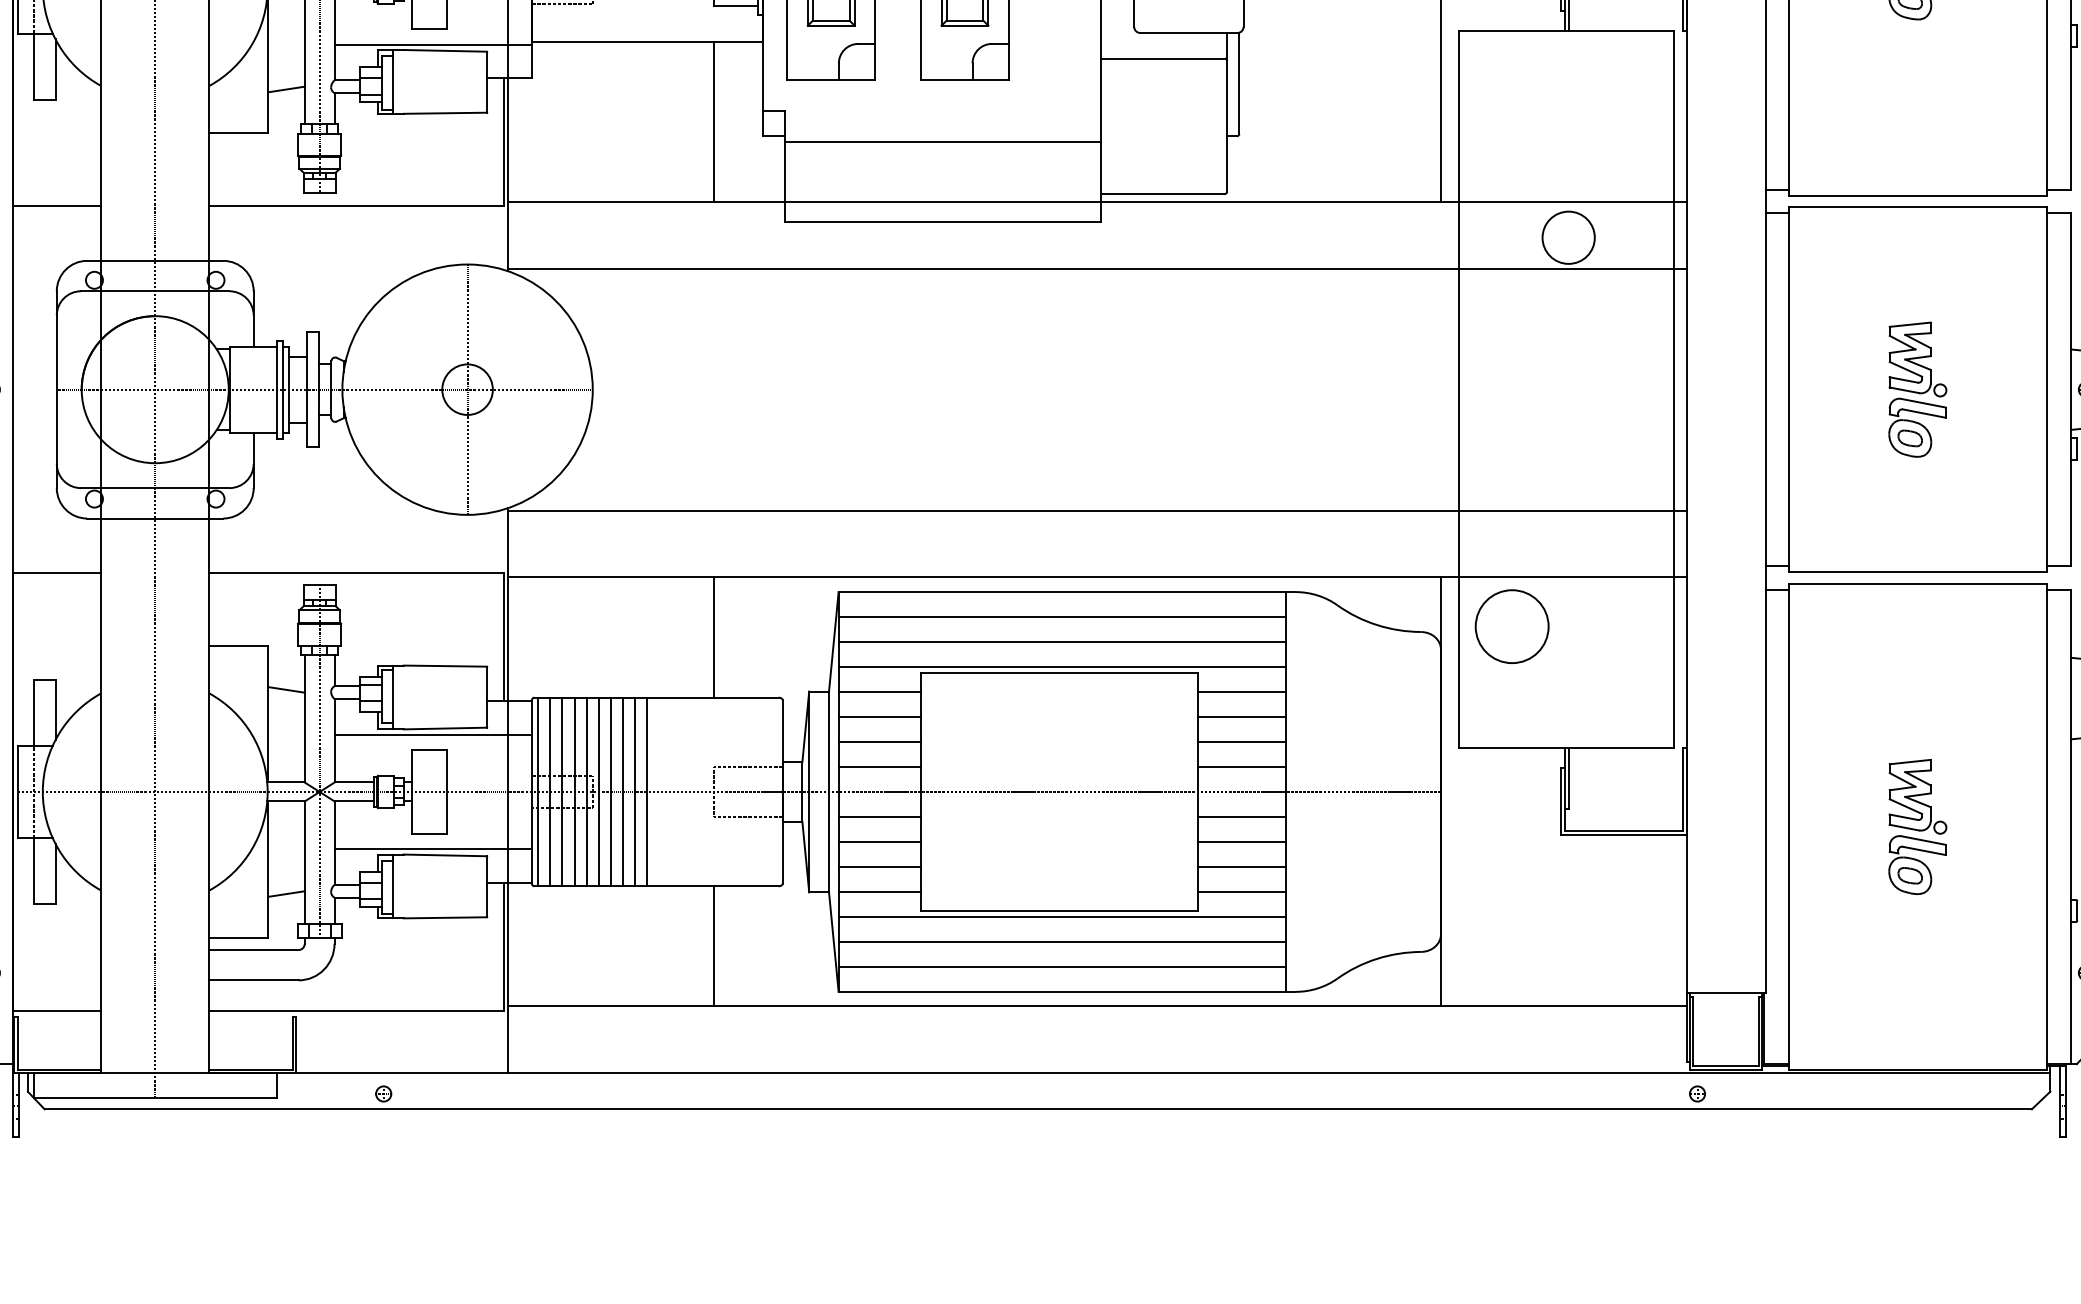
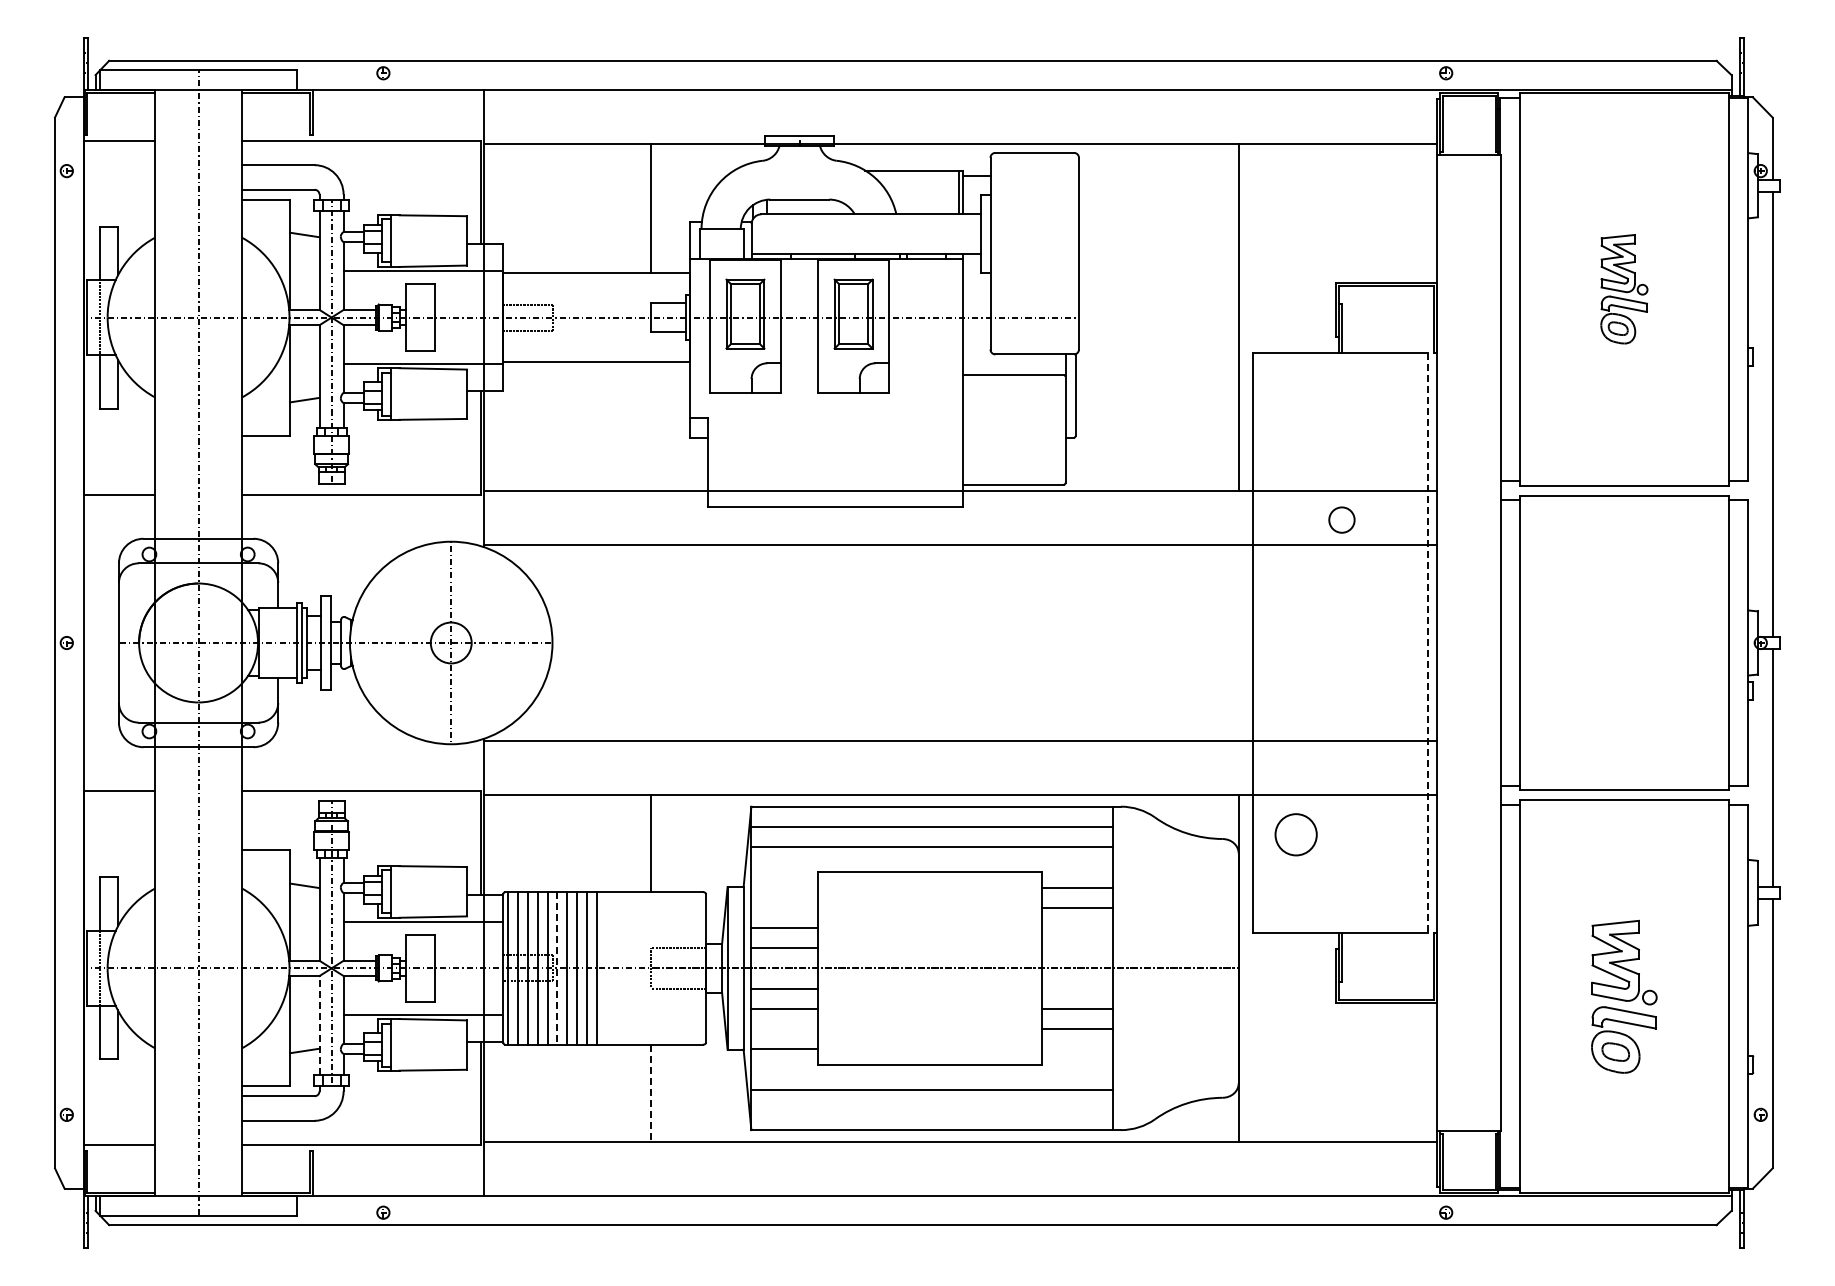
line: (713, 122) -> (650, 426), removed
line: (942, 141) -> (835, 442), removed
circle: (1568, 237) -> (1341, 519), size x0.6
part: (1917, 389) -> (1624, 642), removed
line: (1674, 390) -> (1427, 643), solid -> dashed
circle: (1511, 626) -> (1295, 834), size x0.7
line: (1061, 667) -> (931, 867), removed
line: (879, 691) -> (784, 887), removed
line: (879, 716) -> (784, 907), removed
line: (1241, 742) -> (1077, 928), removed
line: (1241, 767) -> (1077, 948), removed
line: (598, 792) -> (557, 968), solid -> dashed
line: (1241, 816) -> (1077, 988), removed
part: (1917, 826) -> (1624, 996), size x1.4
line: (304, 862) -> (319, 1025), solid -> dashed
line: (879, 867) -> (784, 1029), removed
line: (1241, 892) -> (1077, 1049), removed
line: (1061, 916) -> (931, 1069), removed
line: (713, 946) -> (650, 1093), solid -> dashed
line: (1061, 966) -> (931, 1109), removed

